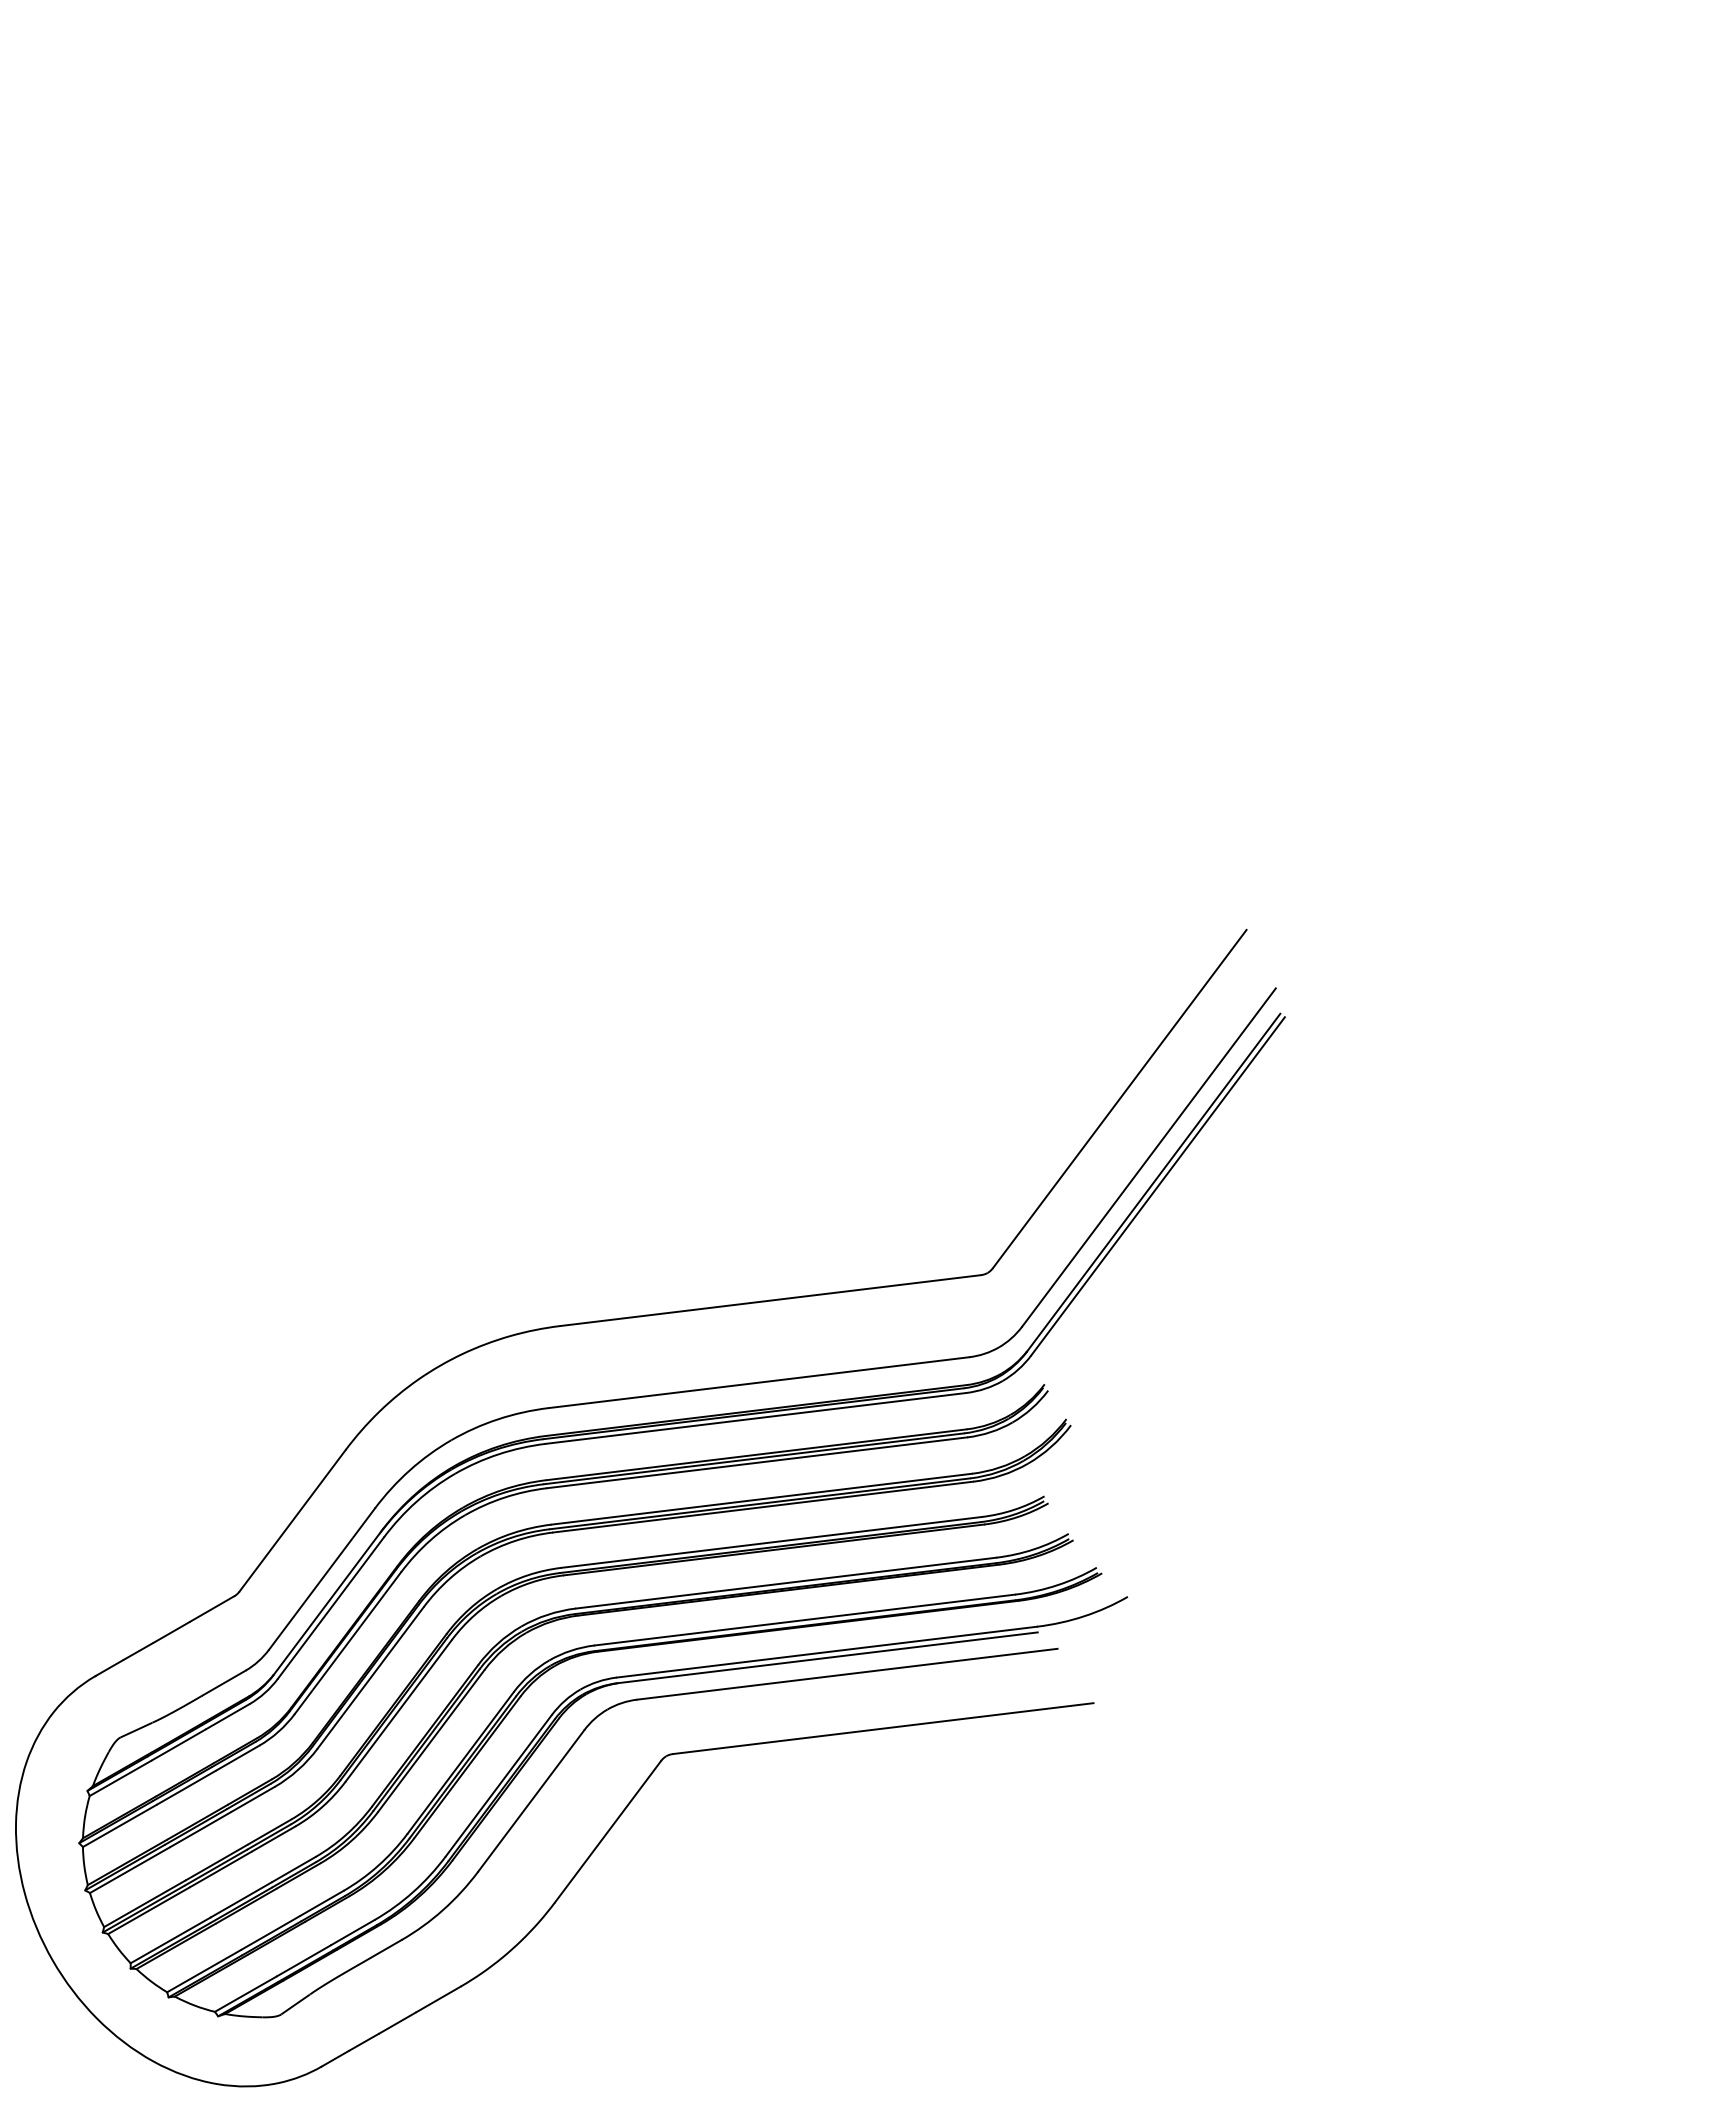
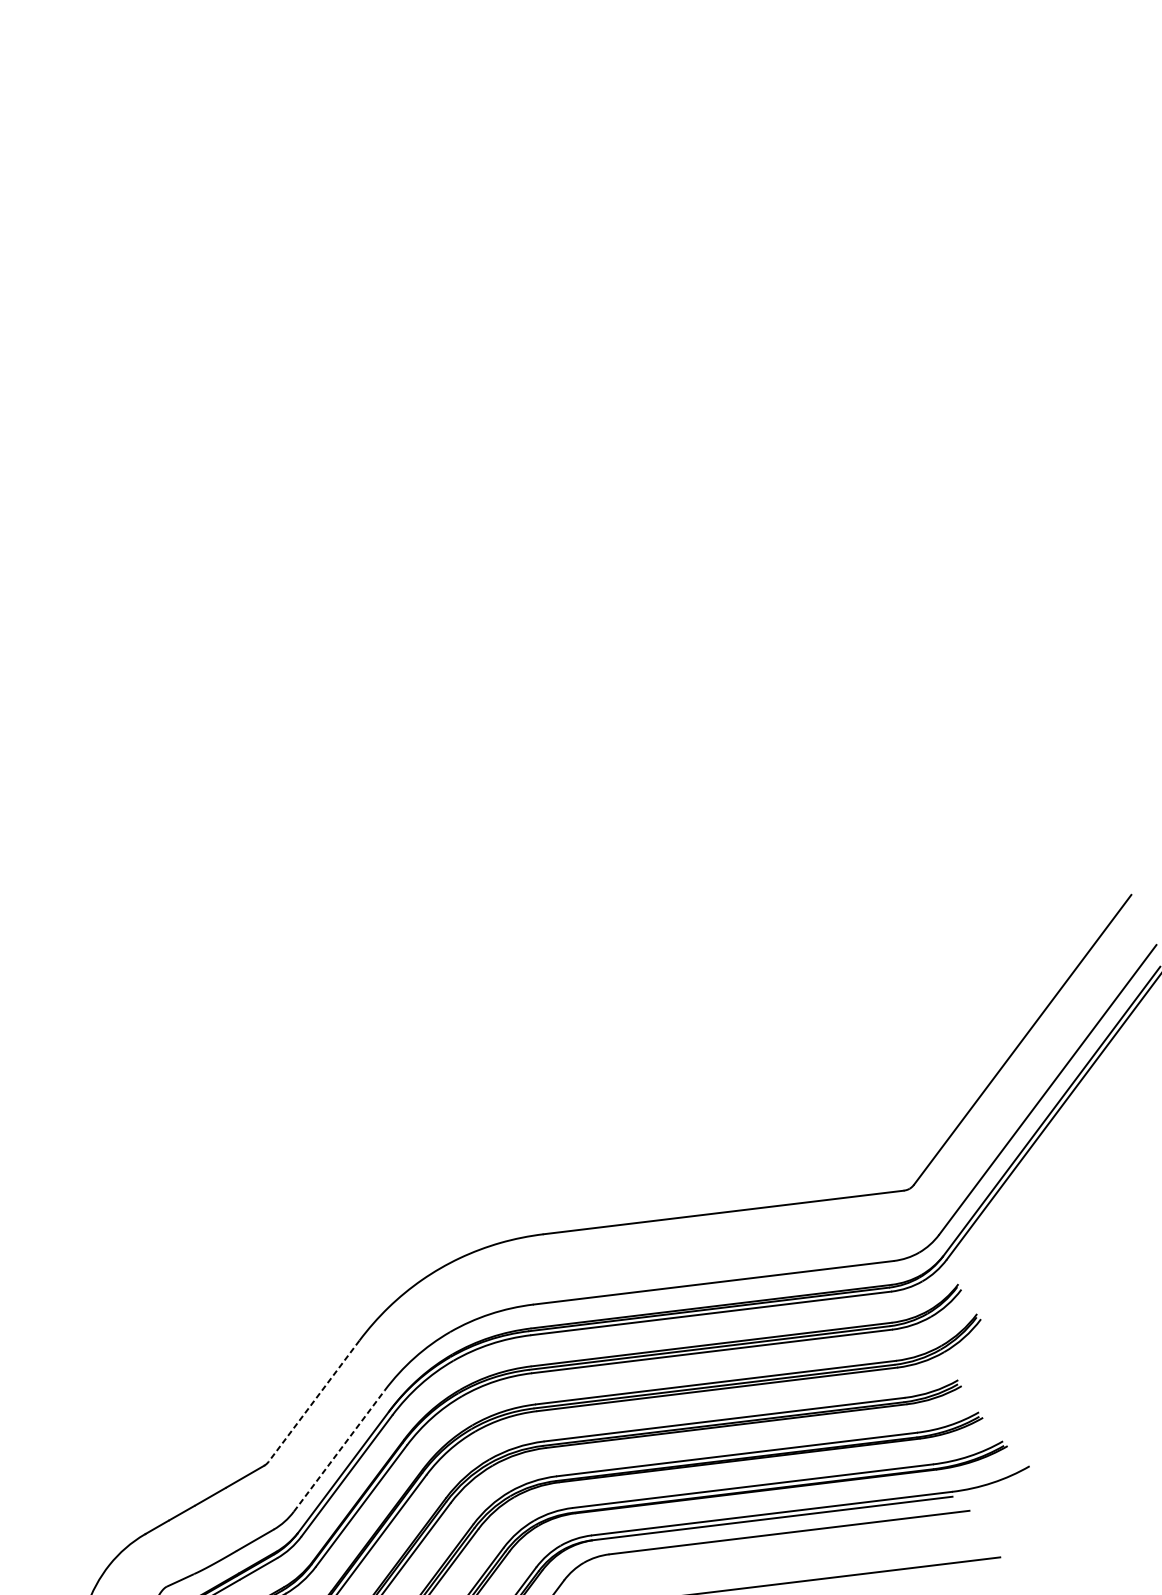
line: (292, 1521) -> (314, 1401), solid -> dashed
line: (322, 1578) -> (339, 1450), solid -> dashed

